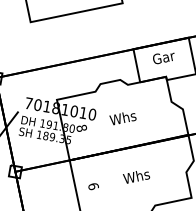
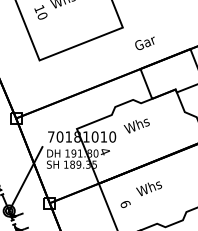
text: (163, 57) -> (144, 42), moved
text: (122, 118) -> (136, 125), moved
text: (82, 128) -> (105, 151), 8 -> 4
text: (135, 177) -> (148, 188), moved

